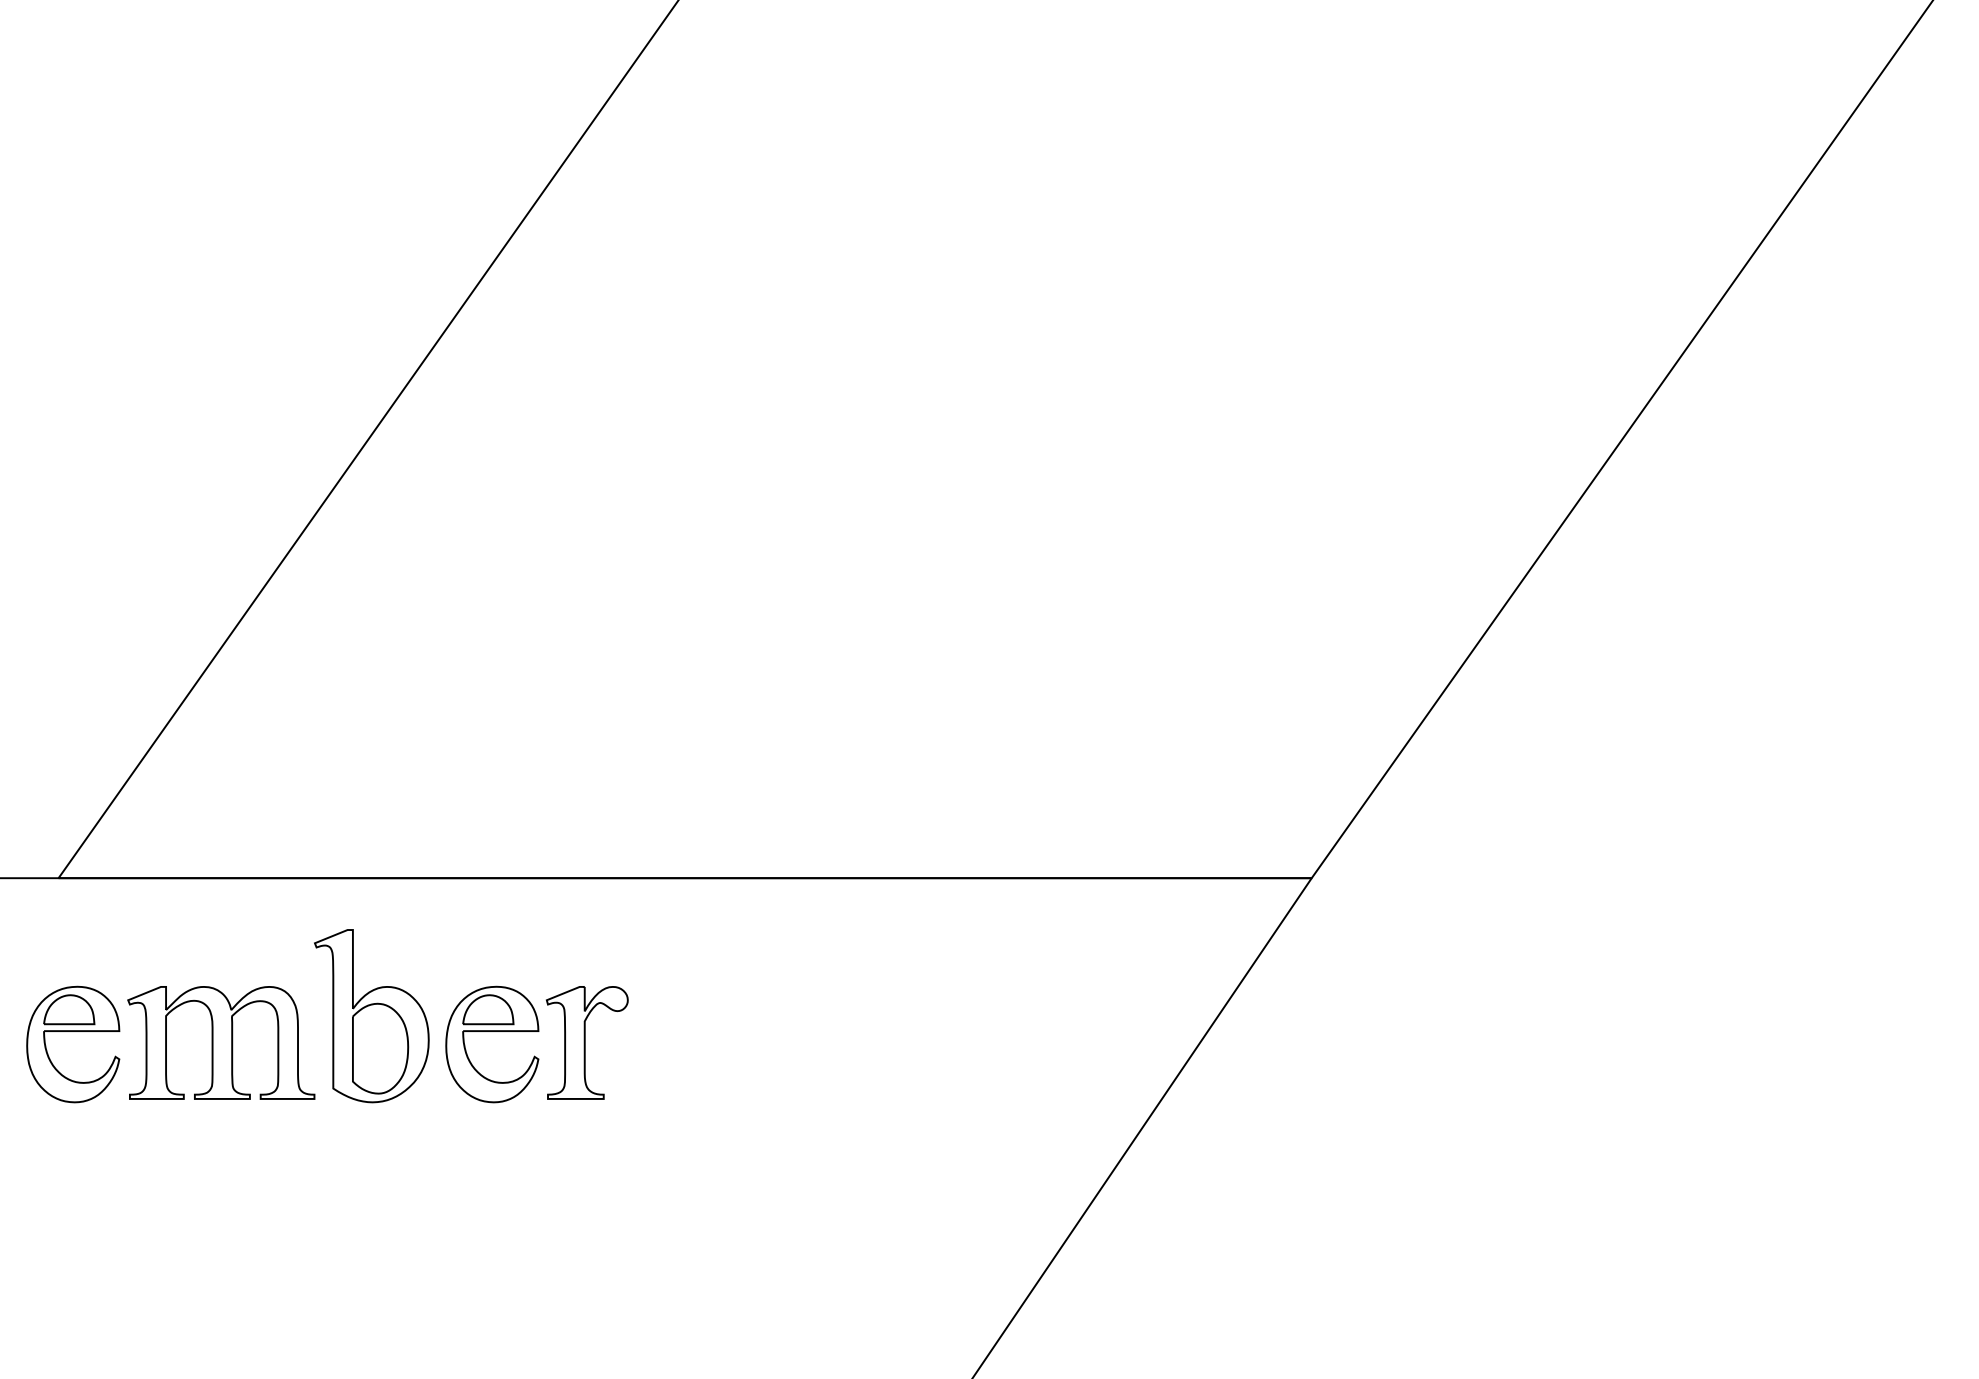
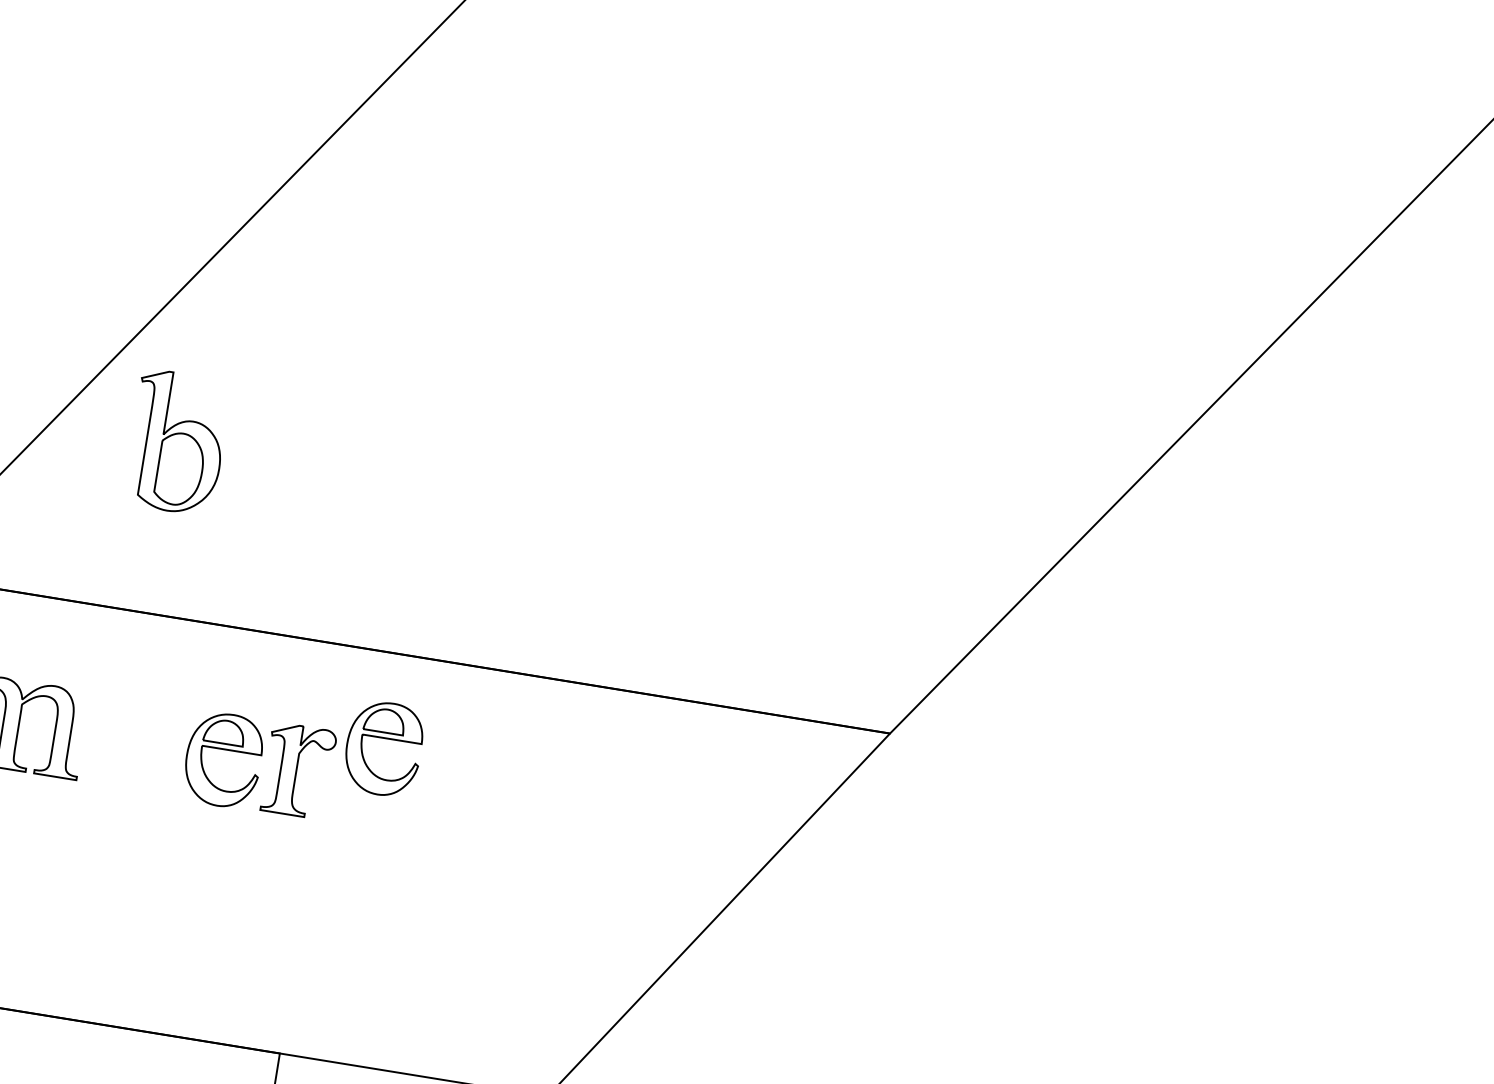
part: (688, 985) -> (385, 738), added
part: (371, 1016) -> (177, 442), moved

